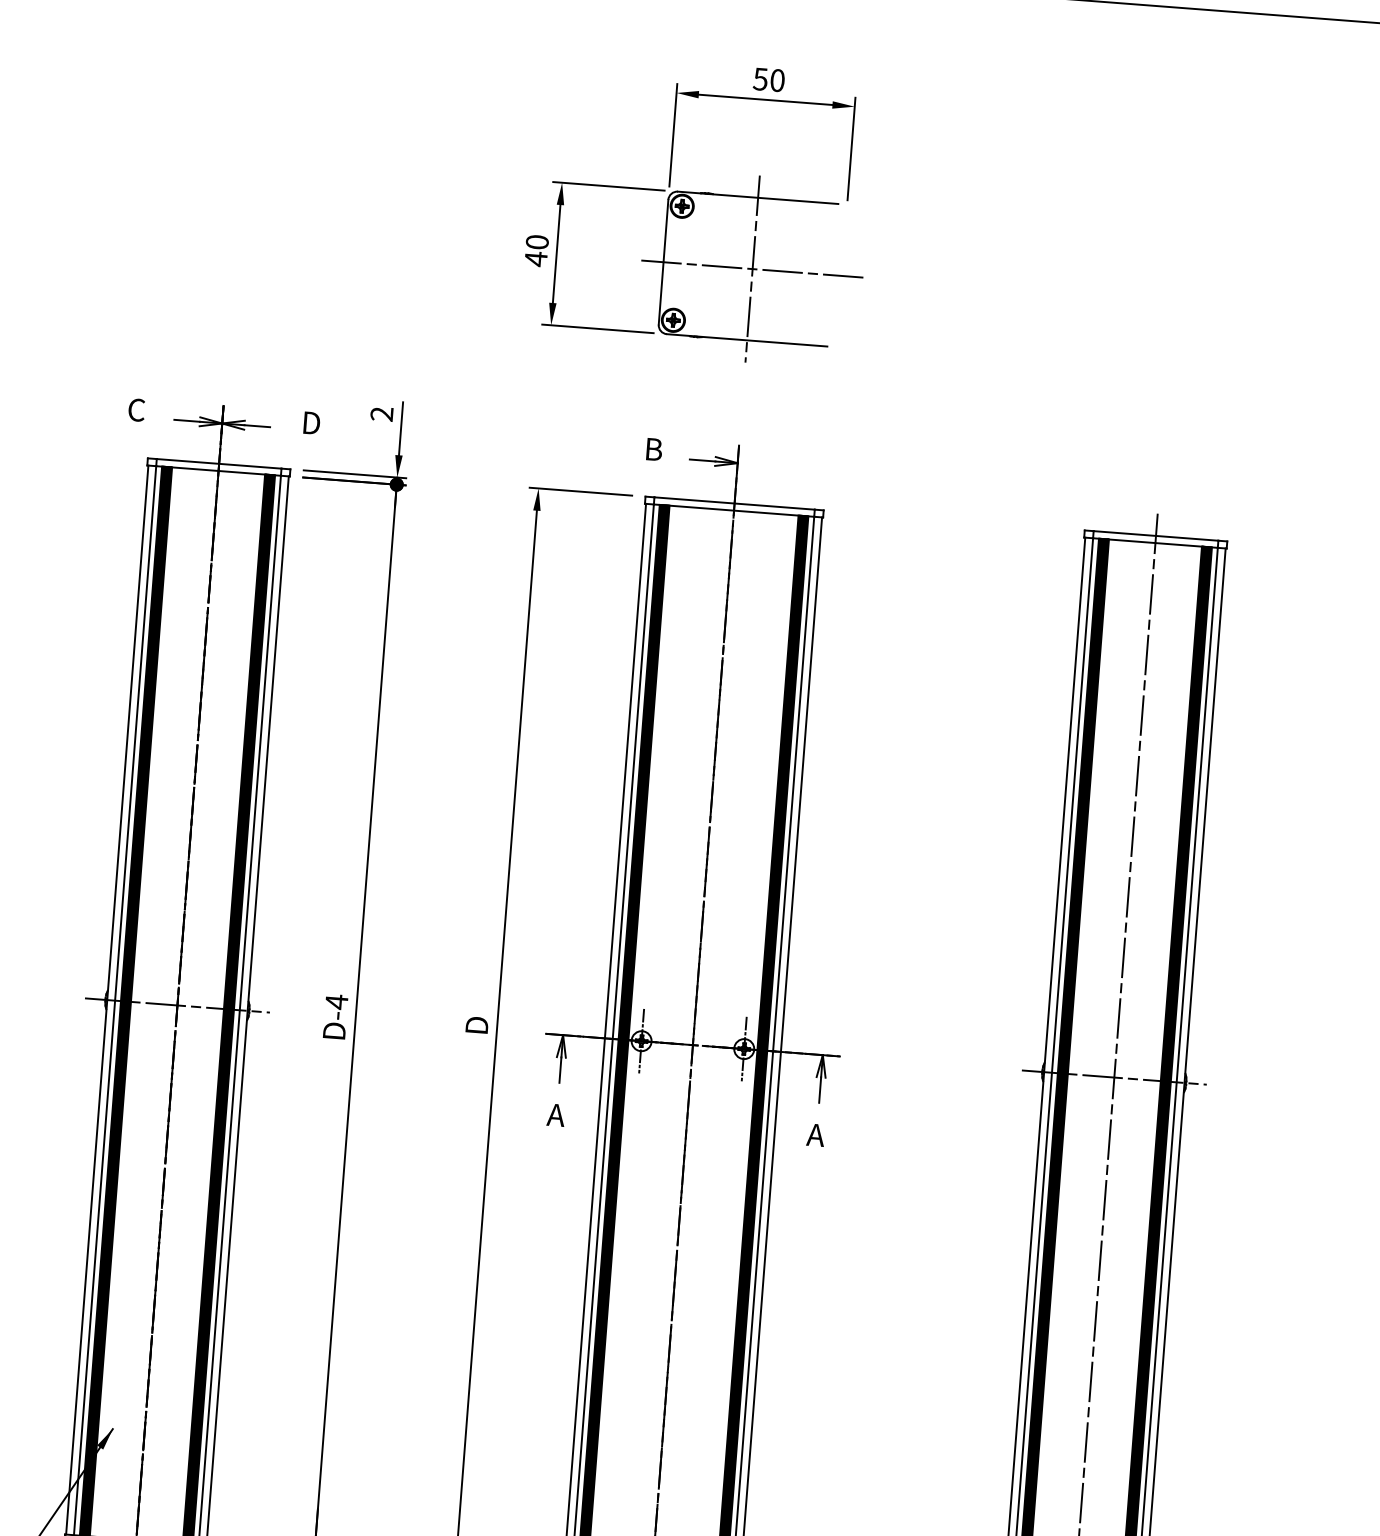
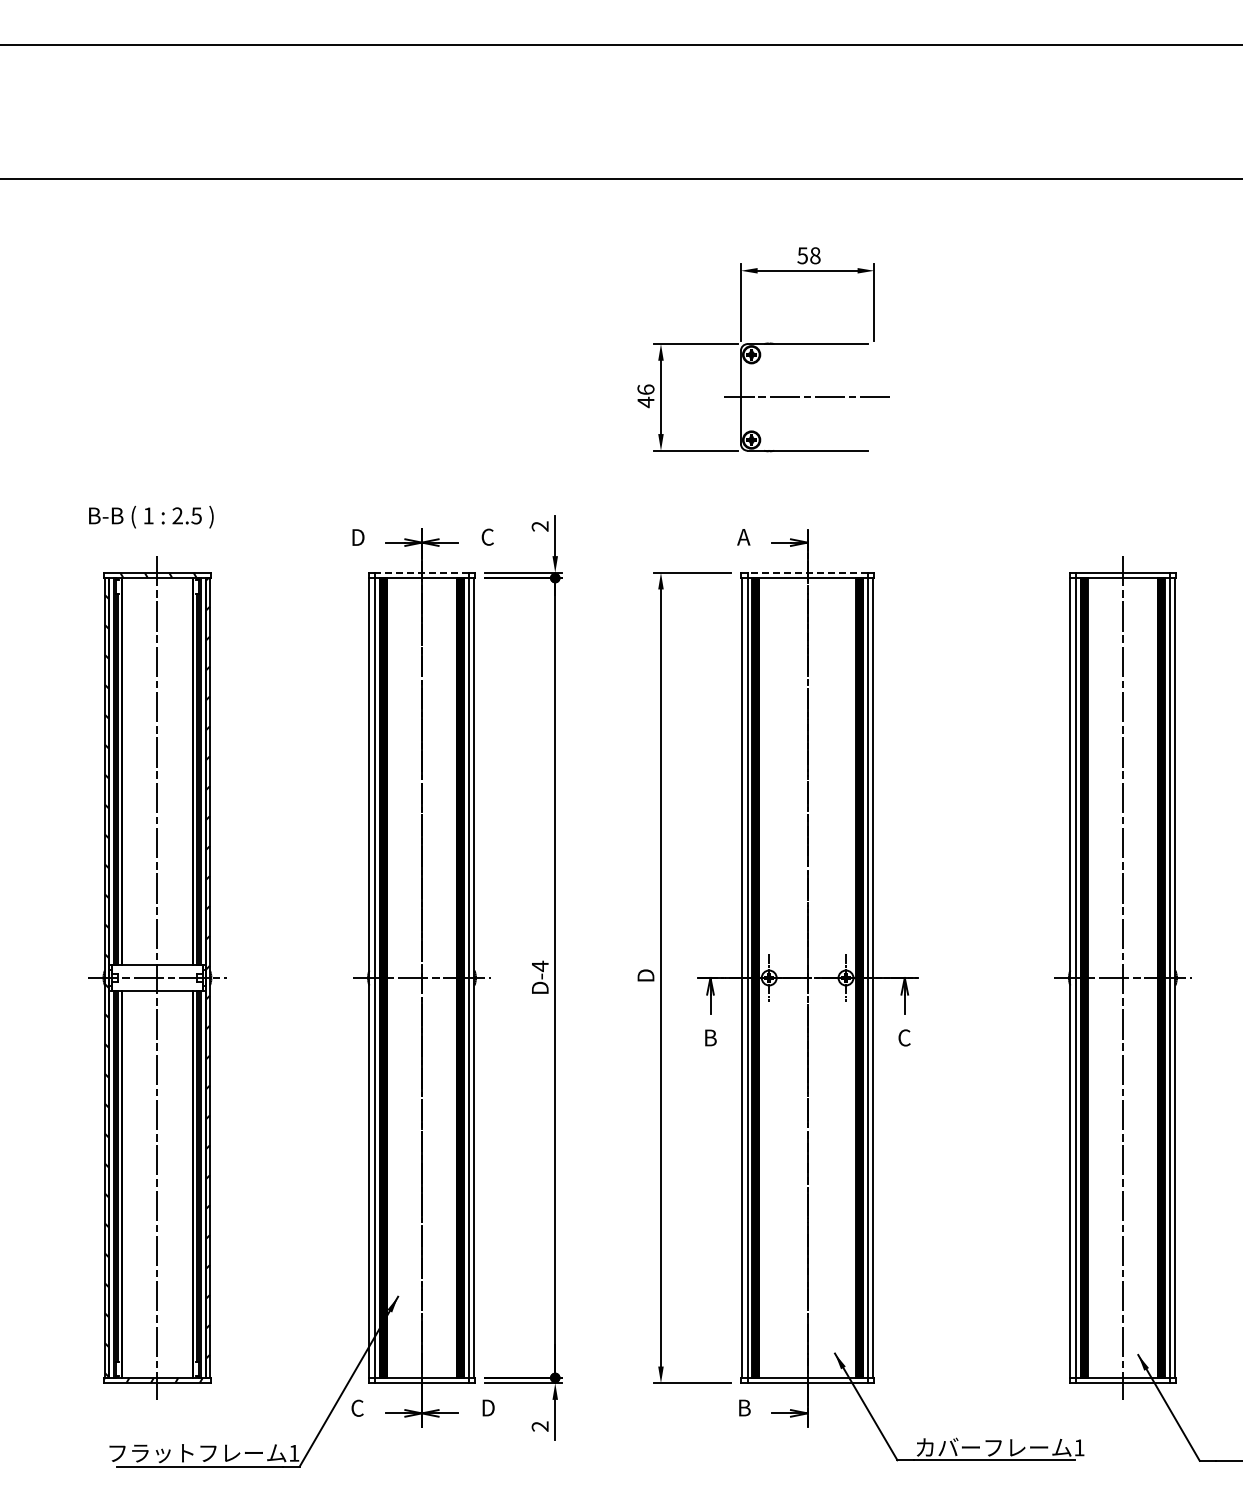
text: (777, 80) -> (815, 255), 50 -> 58
text: (536, 241) -> (645, 389), 40 -> 46
line: (752, 269) -> (807, 397), removed
text: (136, 410) -> (357, 537), C -> D
text: (310, 422) -> (487, 536), D -> C
text: (652, 449) -> (743, 537), B -> A
line: (218, 463) -> (421, 572), solid -> dashed
line: (734, 503) -> (807, 572), solid -> dashed
text: (555, 1114) -> (709, 1037), A -> B
text: (814, 1134) -> (903, 1037), A -> C

